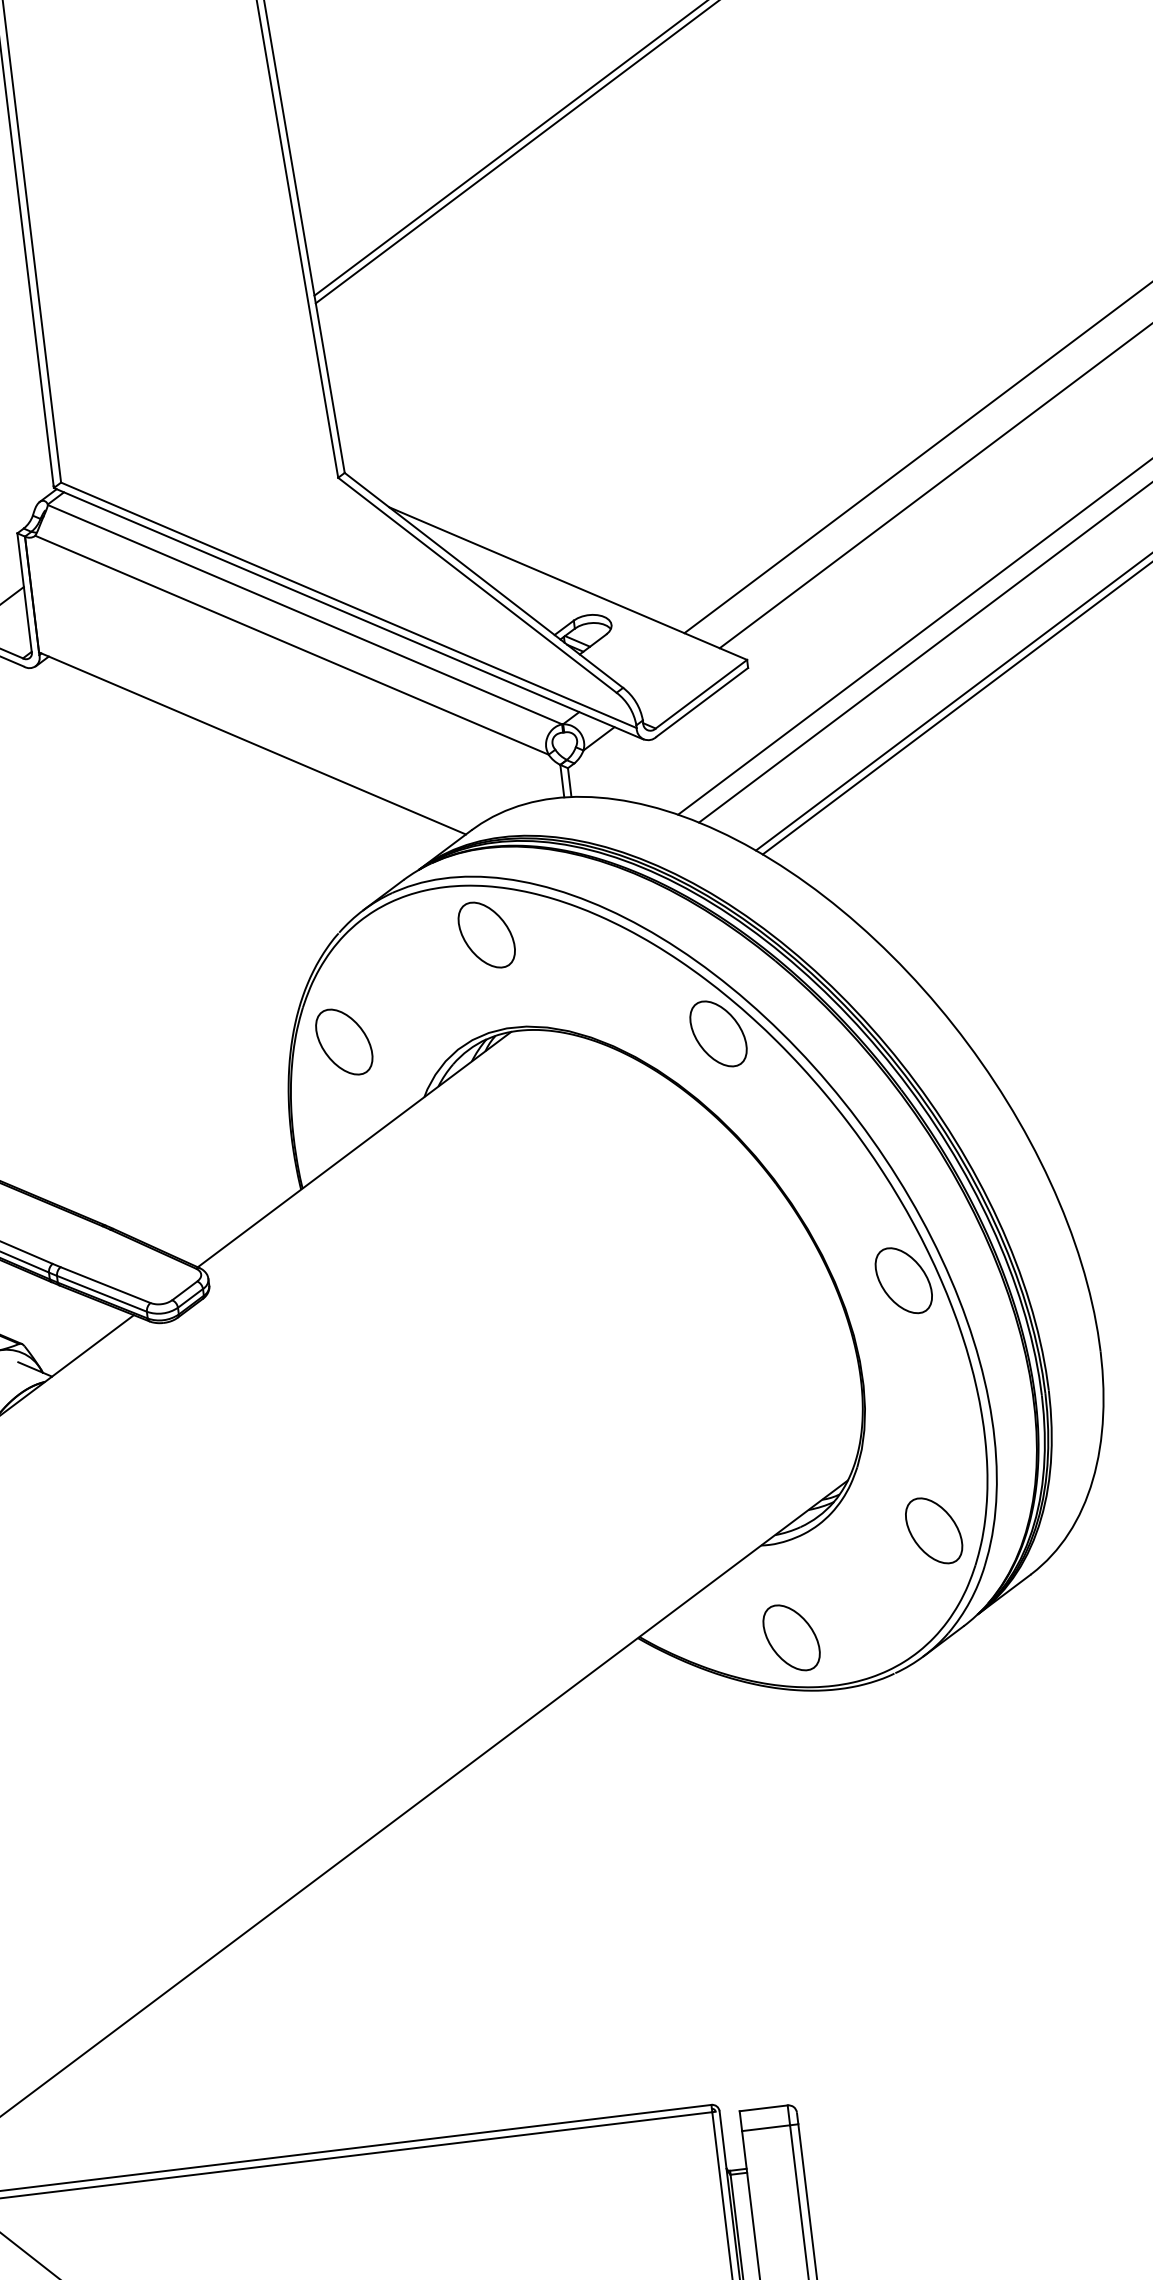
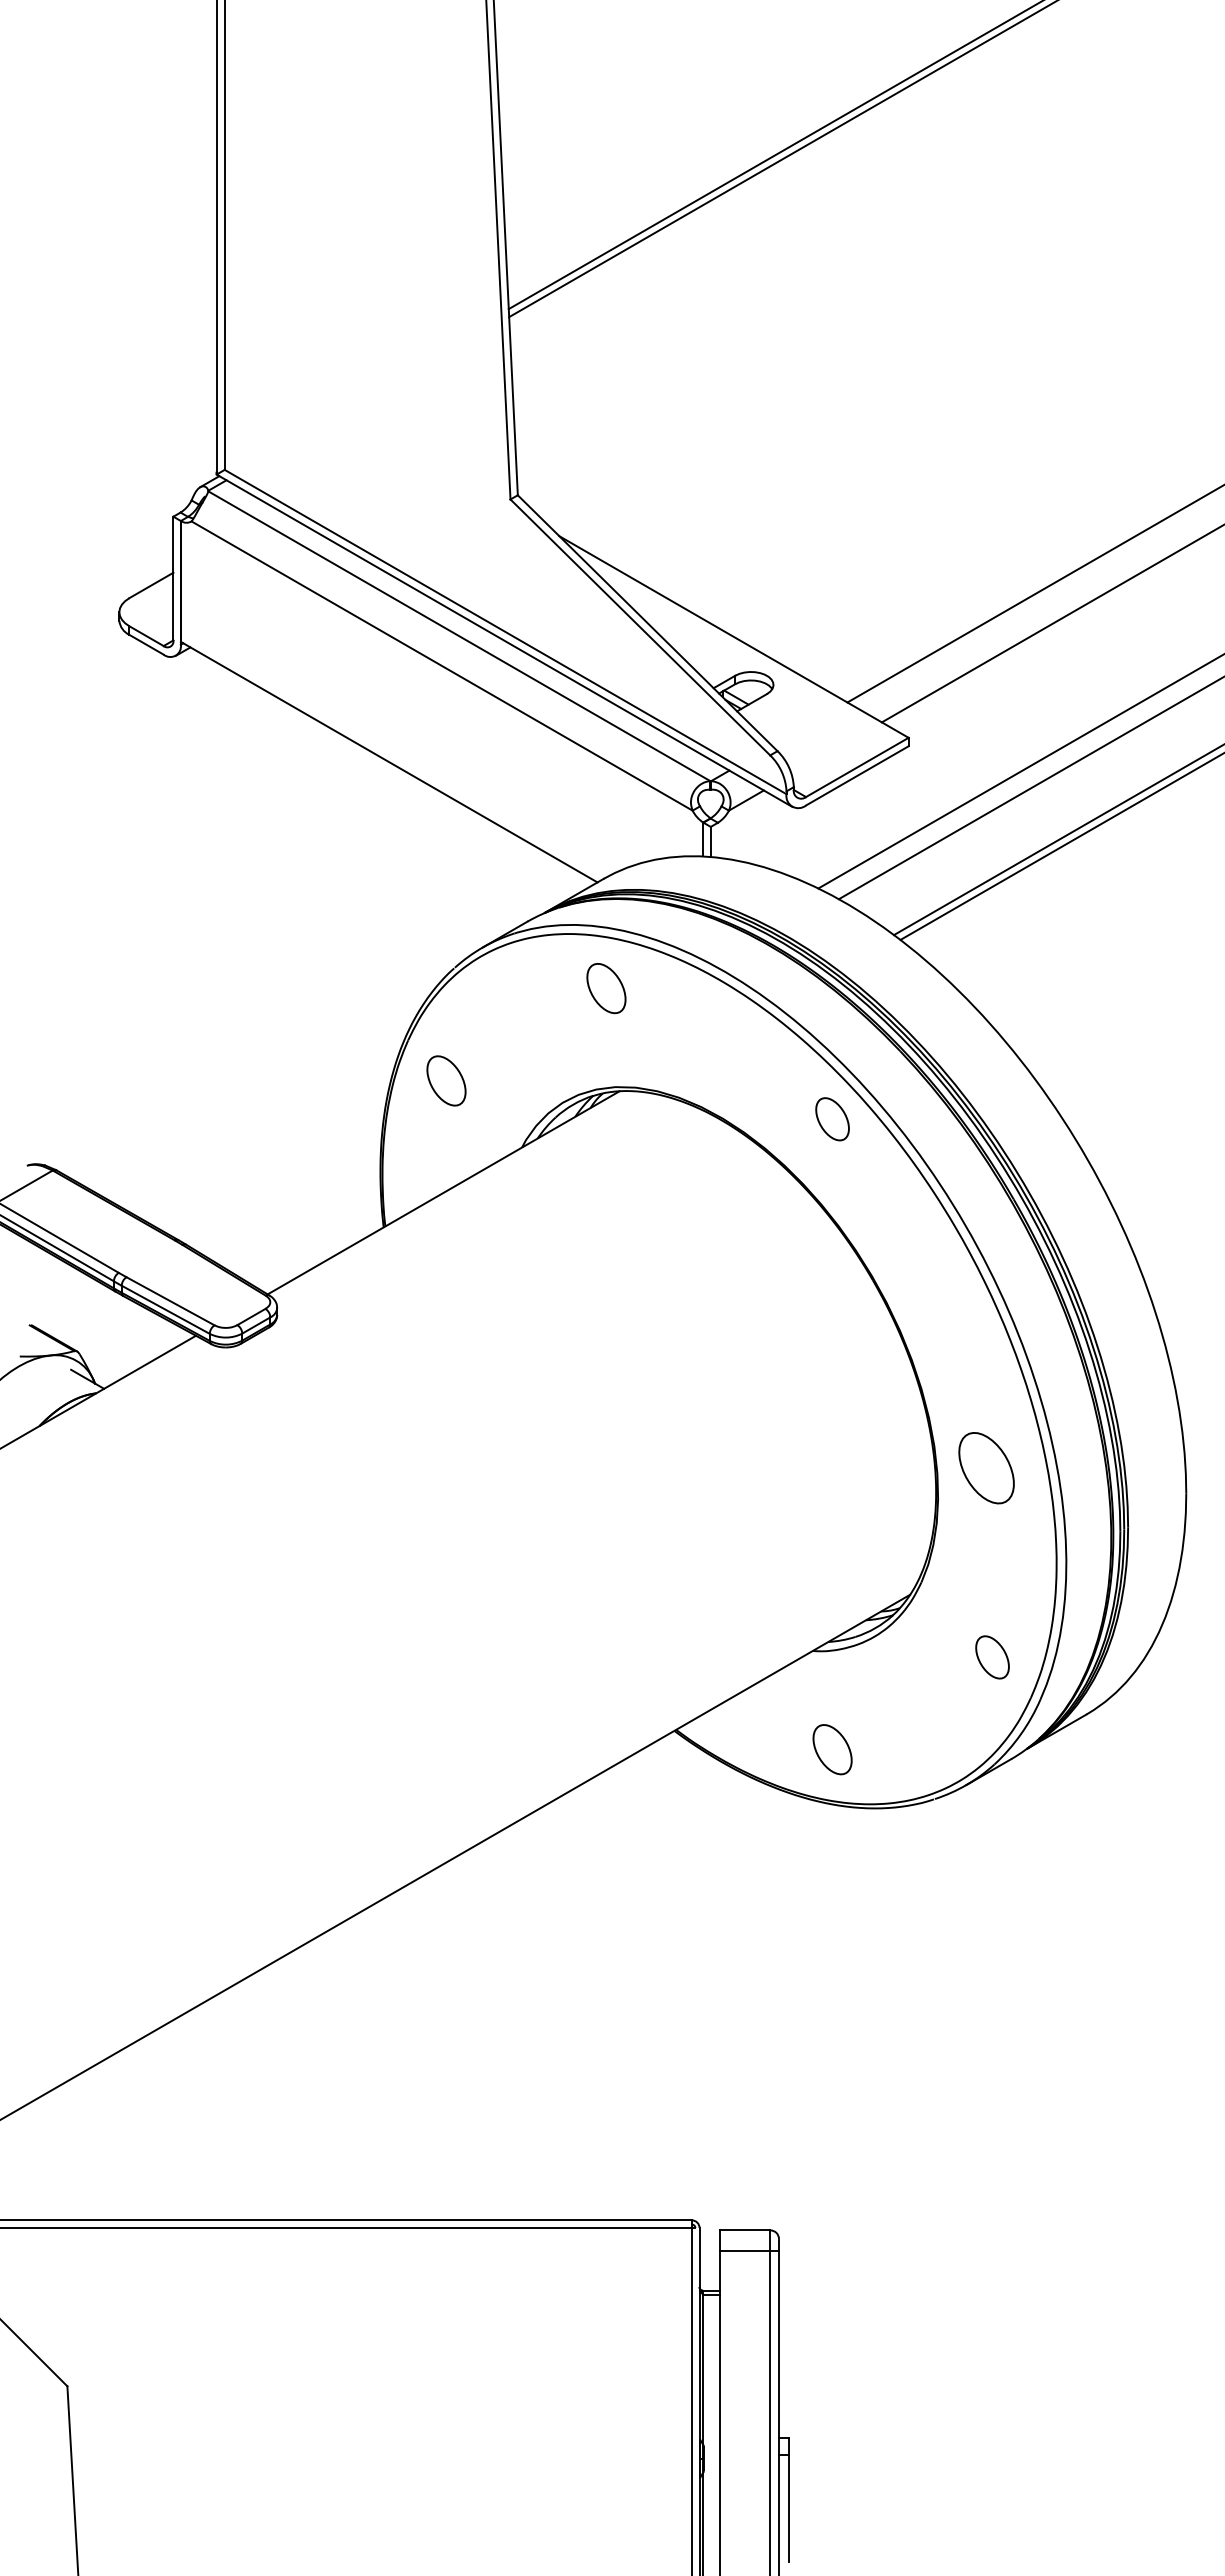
part: (486, 935) -> (606, 988), size x0.7
part: (718, 1034) -> (832, 1119), size x0.6
part: (344, 1041) -> (446, 1080), size x0.7
part: (903, 1281) -> (986, 1468), moved
part: (934, 1530) -> (992, 1657), size x0.6
part: (791, 1637) -> (832, 1749), size x0.7

